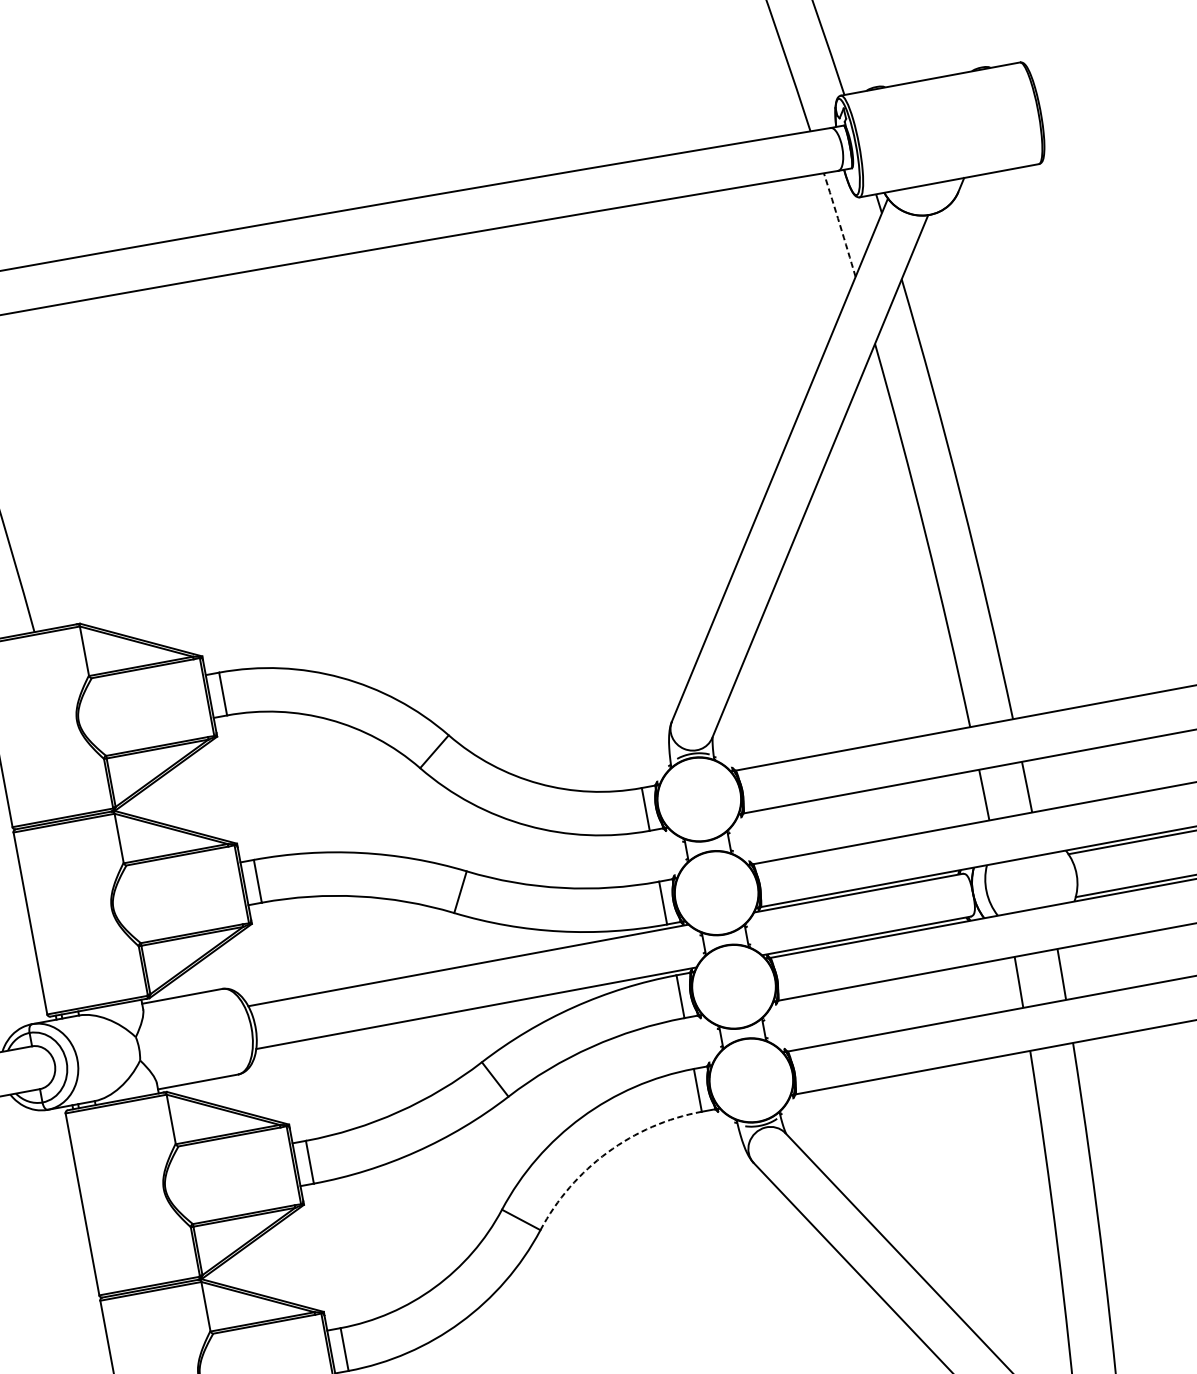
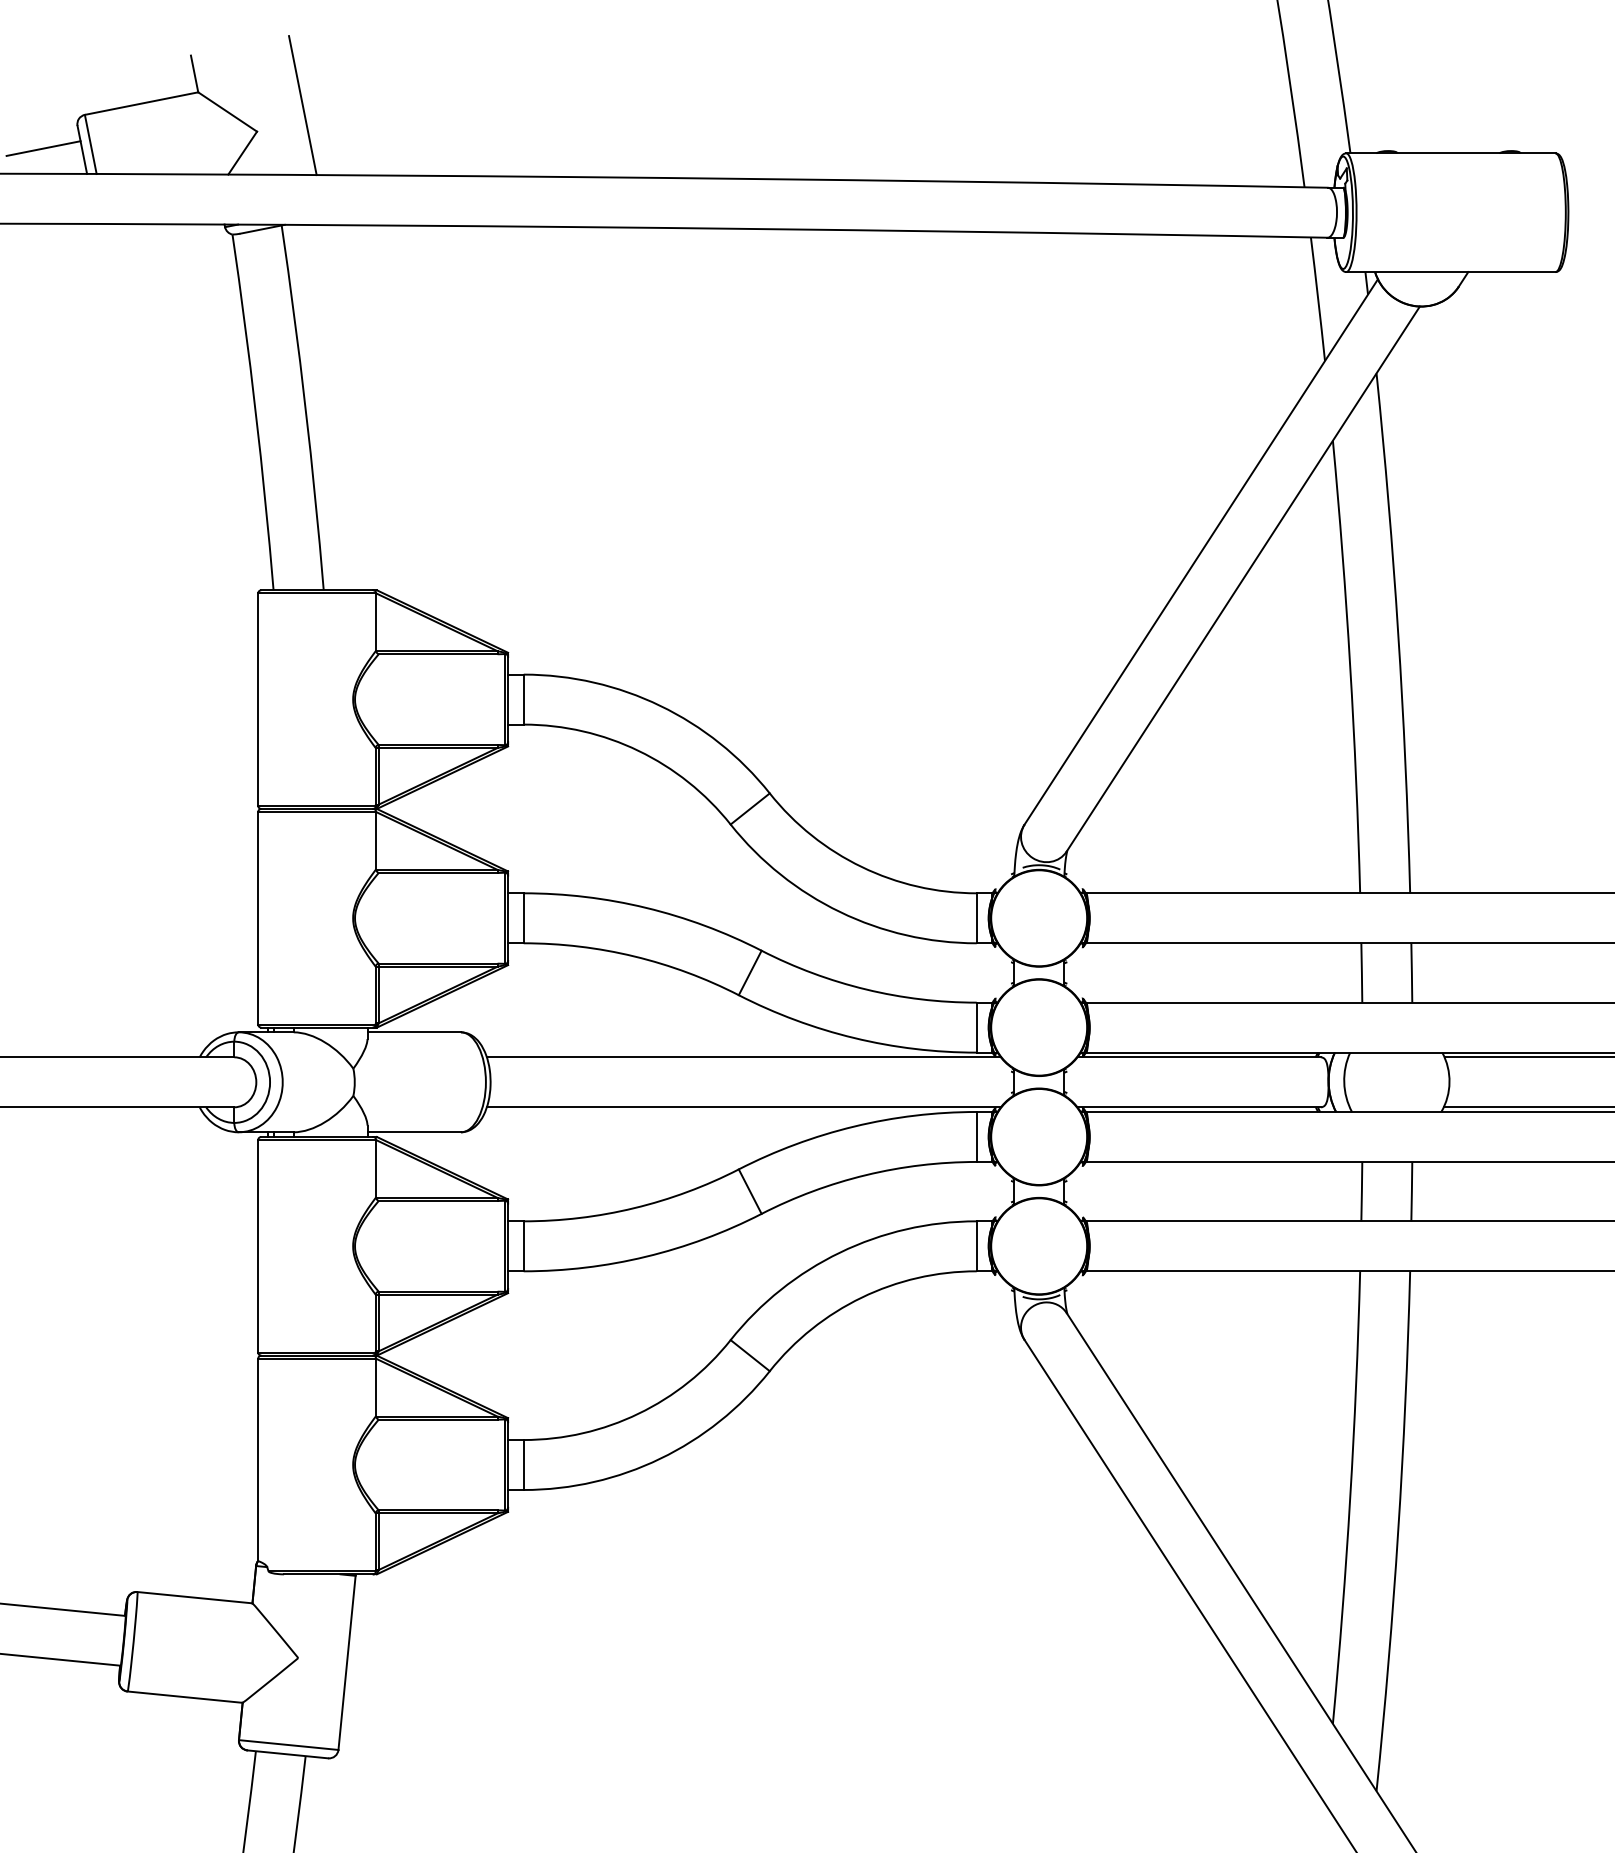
arc: (840, 225) -> (1318, 299), dashed -> solid
arc: (607, 1152) -> (861, 1297), dashed -> solid

